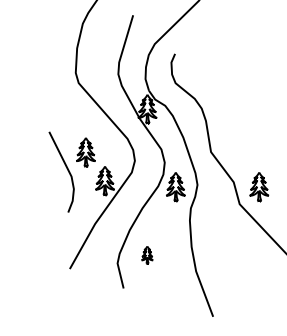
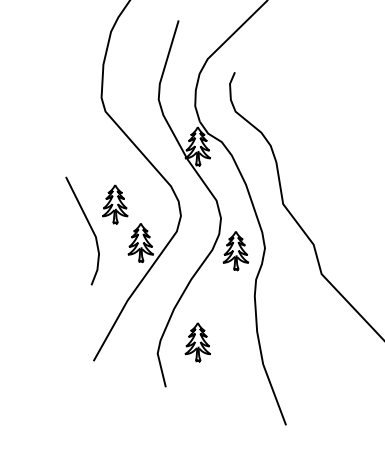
part: (258, 187) -> (347, 251), removed
part: (147, 255) -> (197, 342), size x1.67

